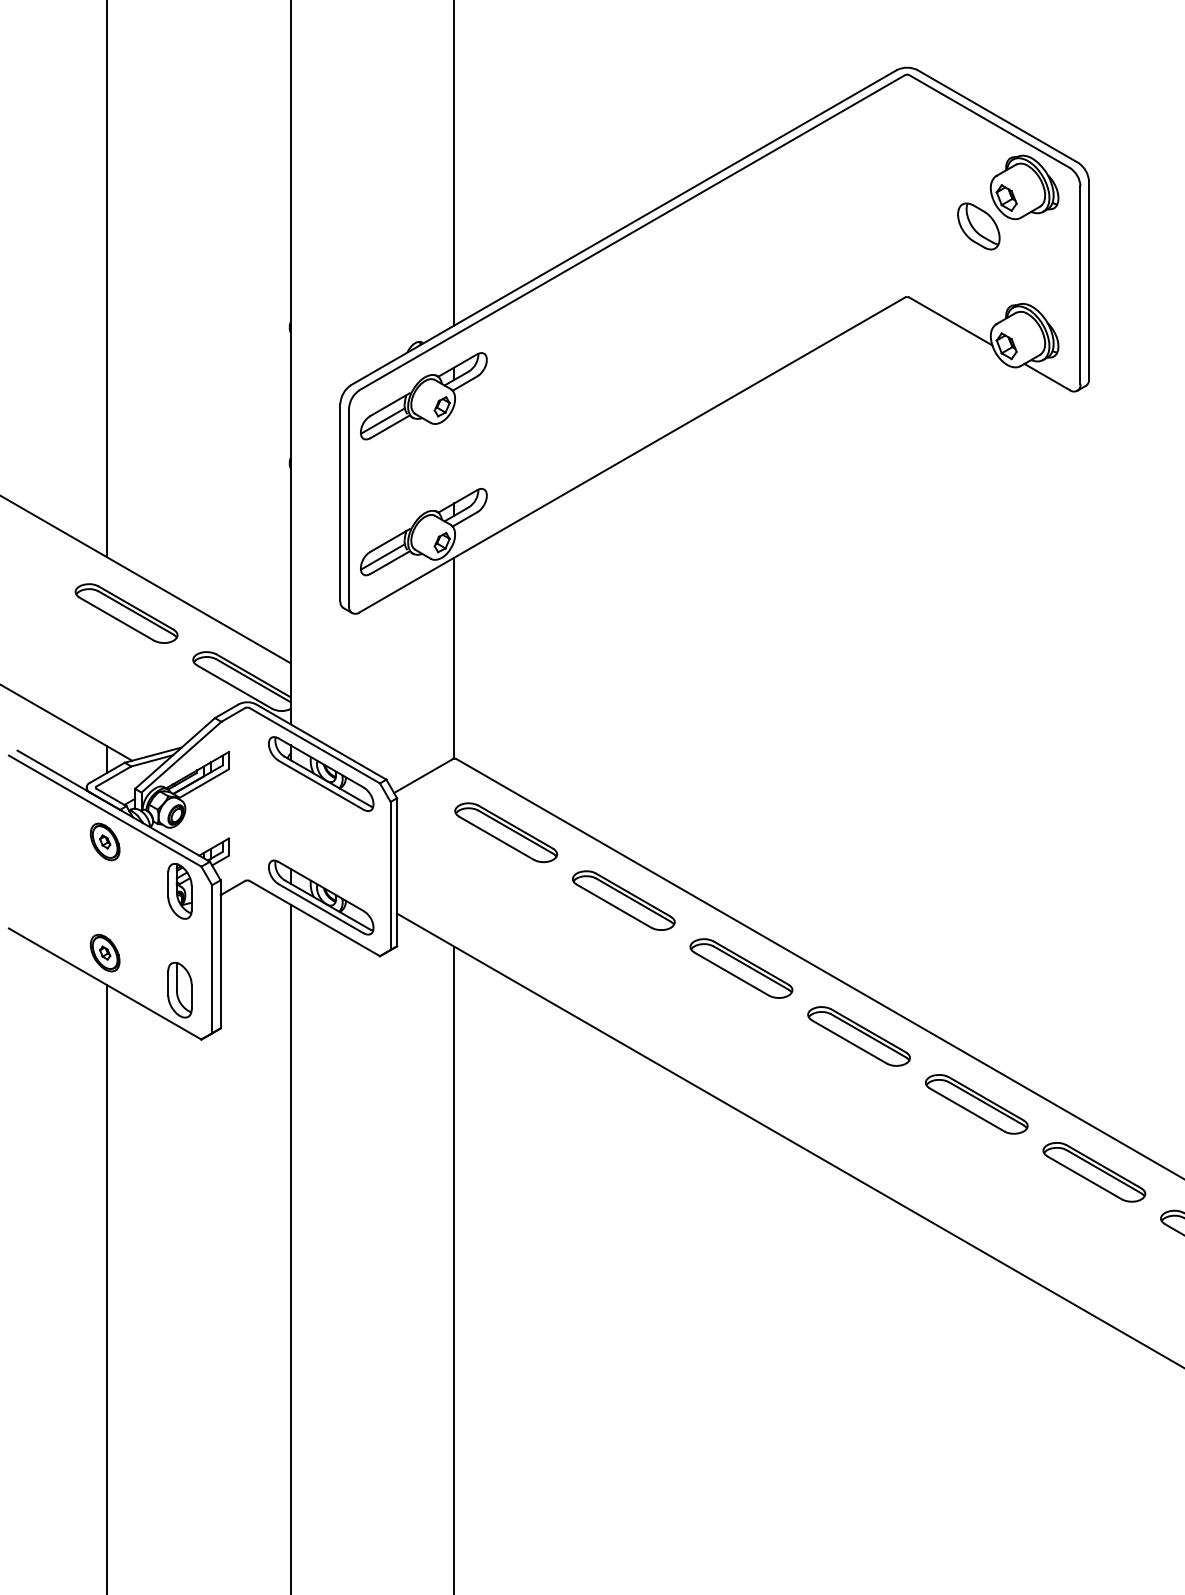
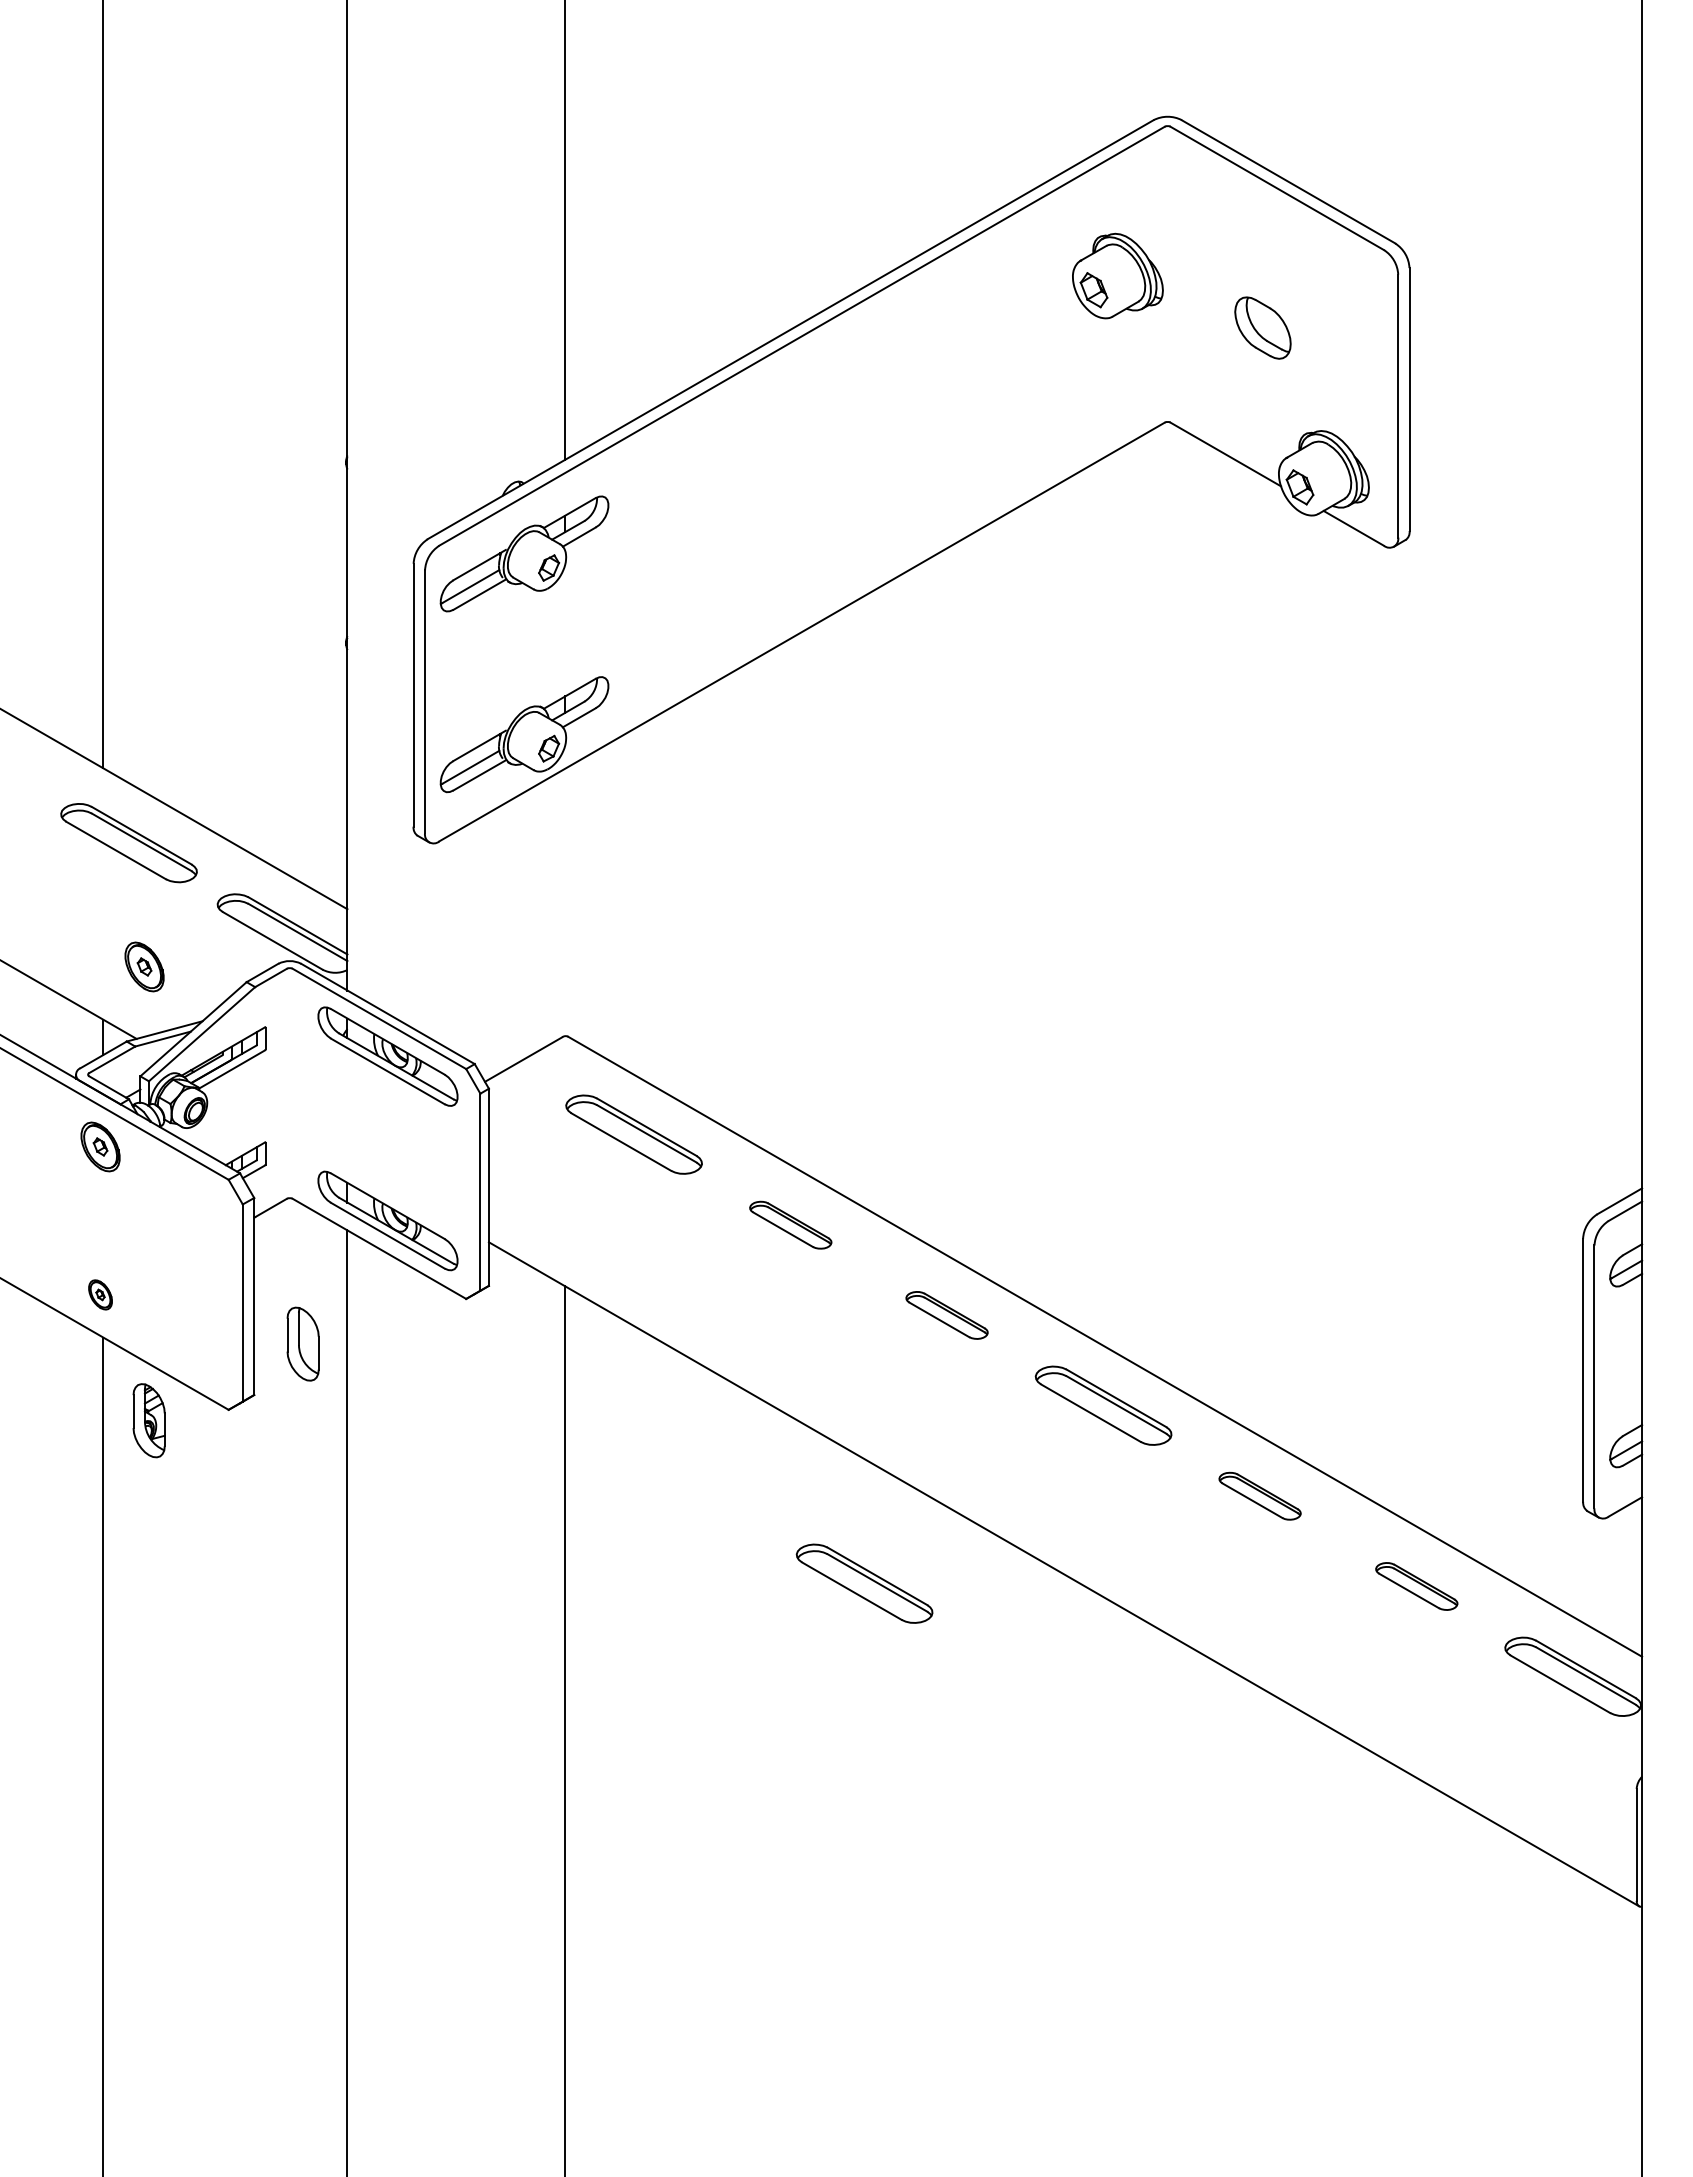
part: (1024, 186) -> (1117, 275), moved
line: (454, 658) -> (565, 902), removed
part: (138, 706) -> (144, 966), added
part: (179, 891) -> (148, 1420), moved
part: (623, 900) -> (790, 1225), size x0.6
part: (105, 952) -> (100, 1294), size x0.6
part: (740, 968) -> (946, 1315), size x0.6
part: (179, 989) -> (302, 1343), moved
part: (976, 1104) -> (1259, 1496), size x0.6
part: (679, 1170) -> (864, 1583), added
part: (1094, 1172) -> (1416, 1586), size x0.6

